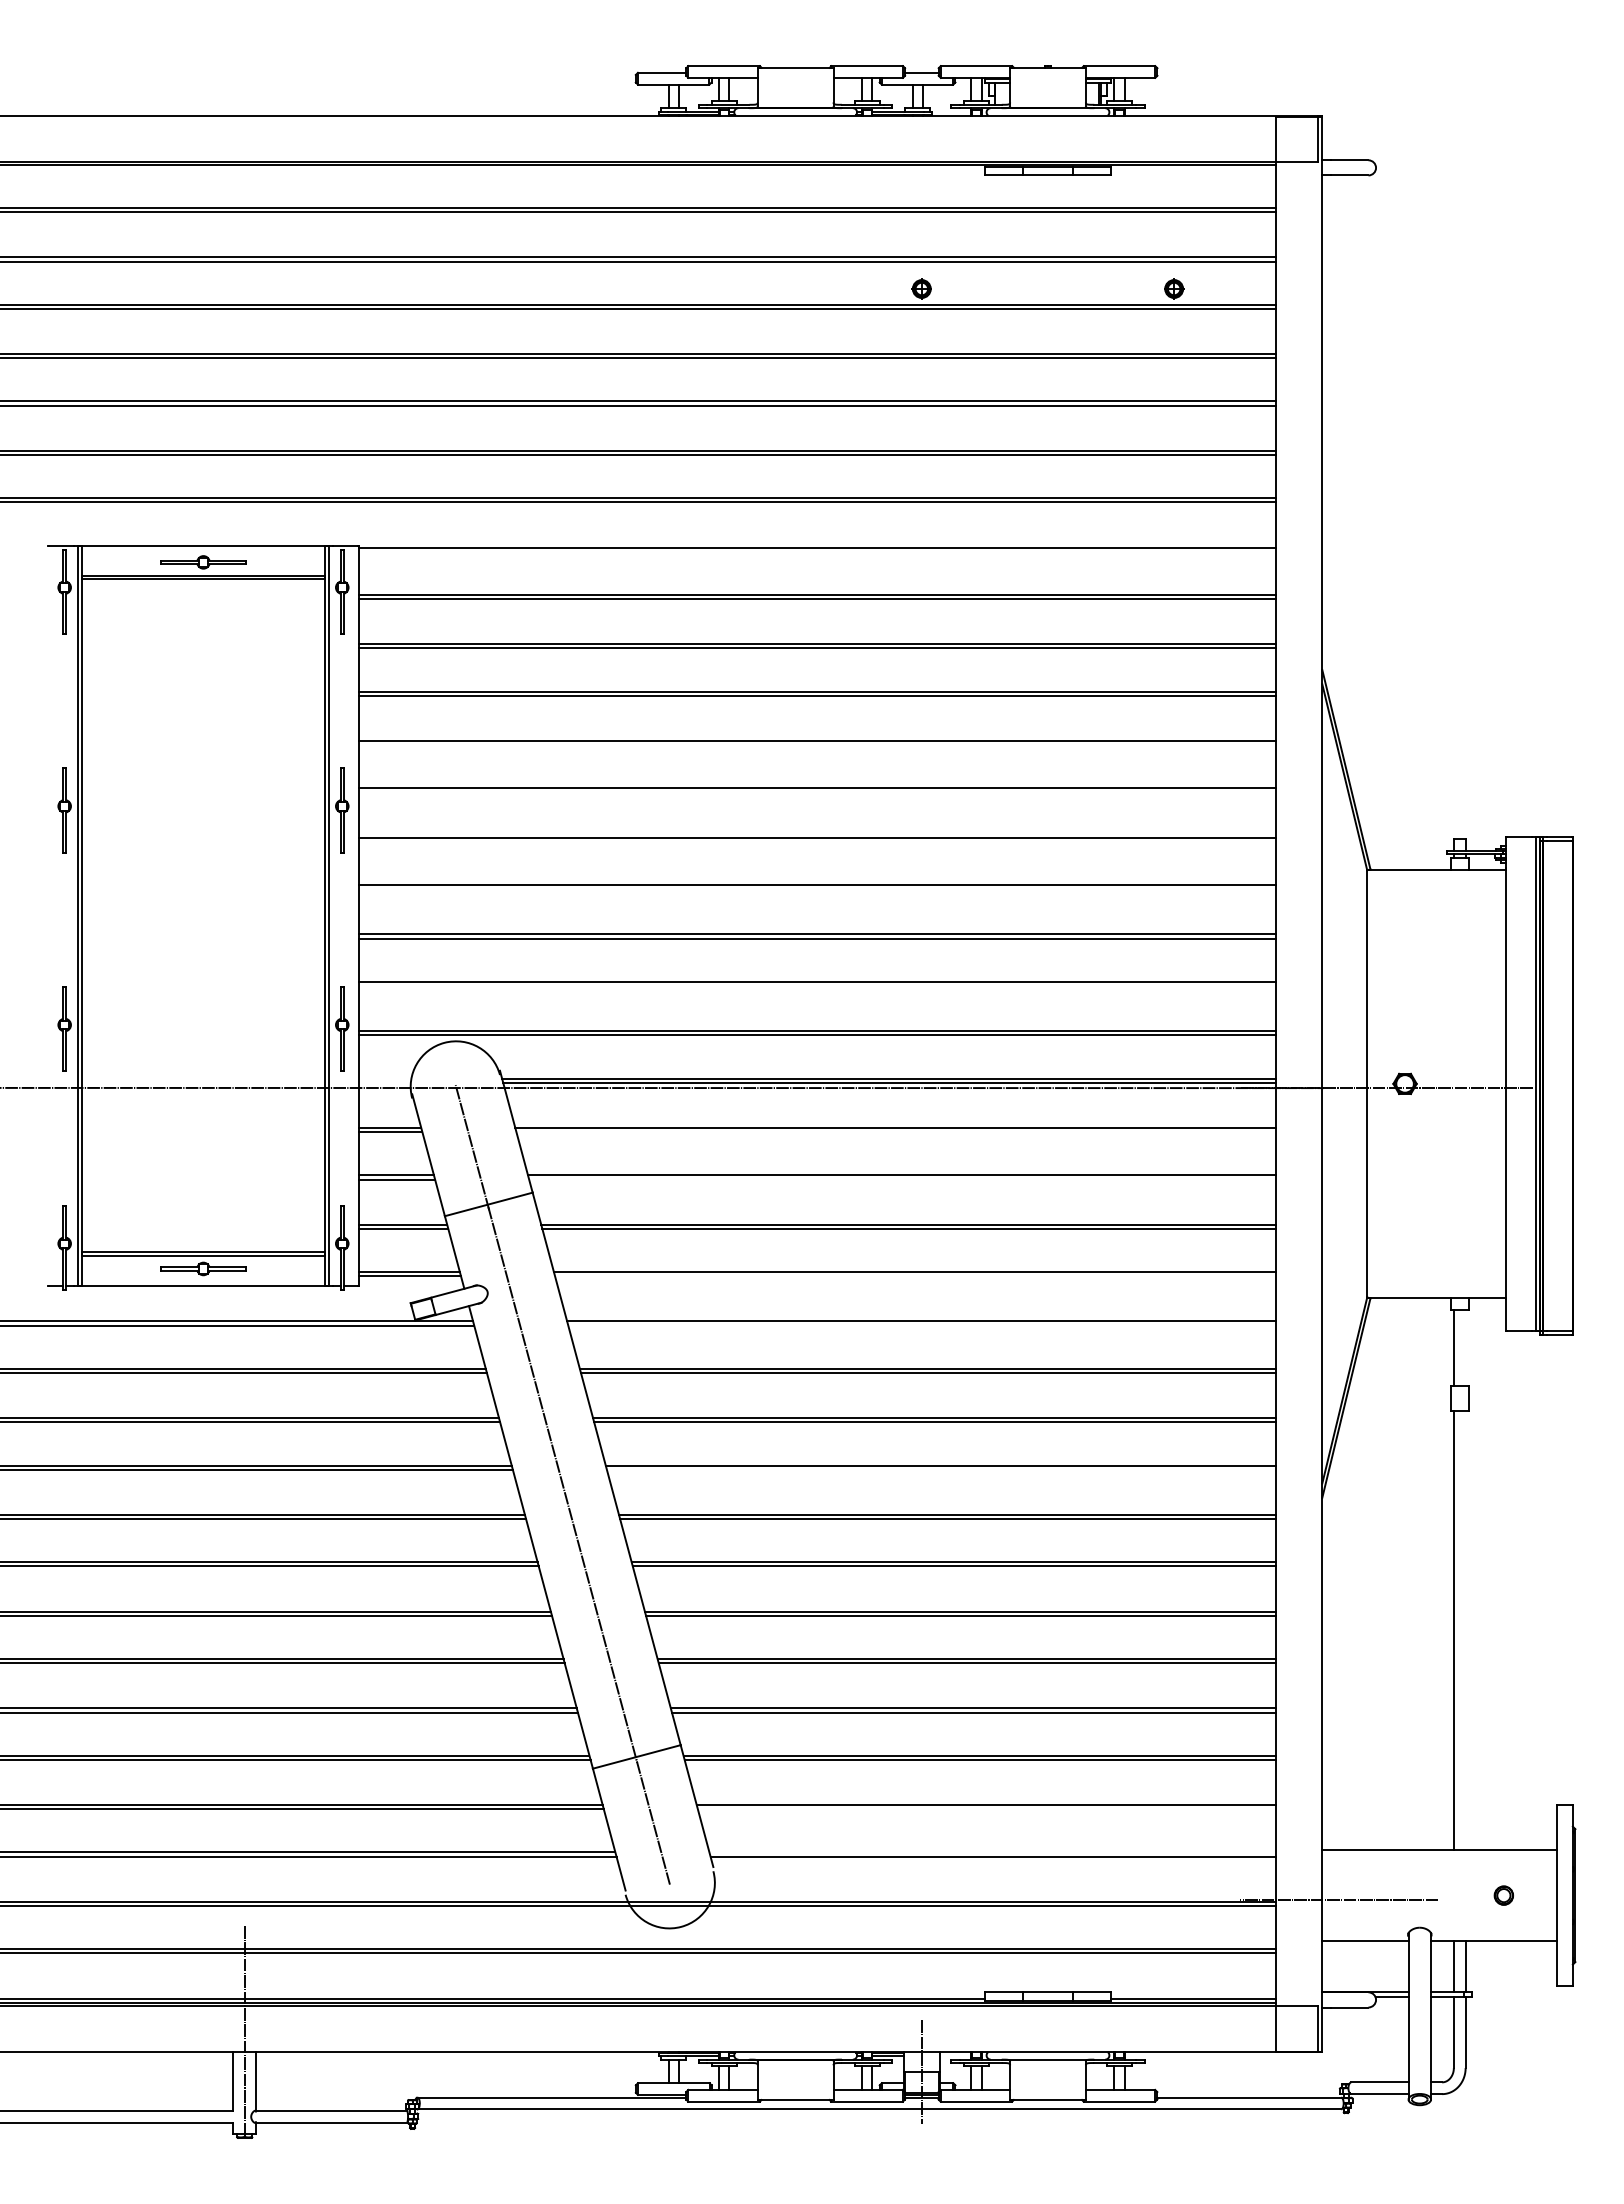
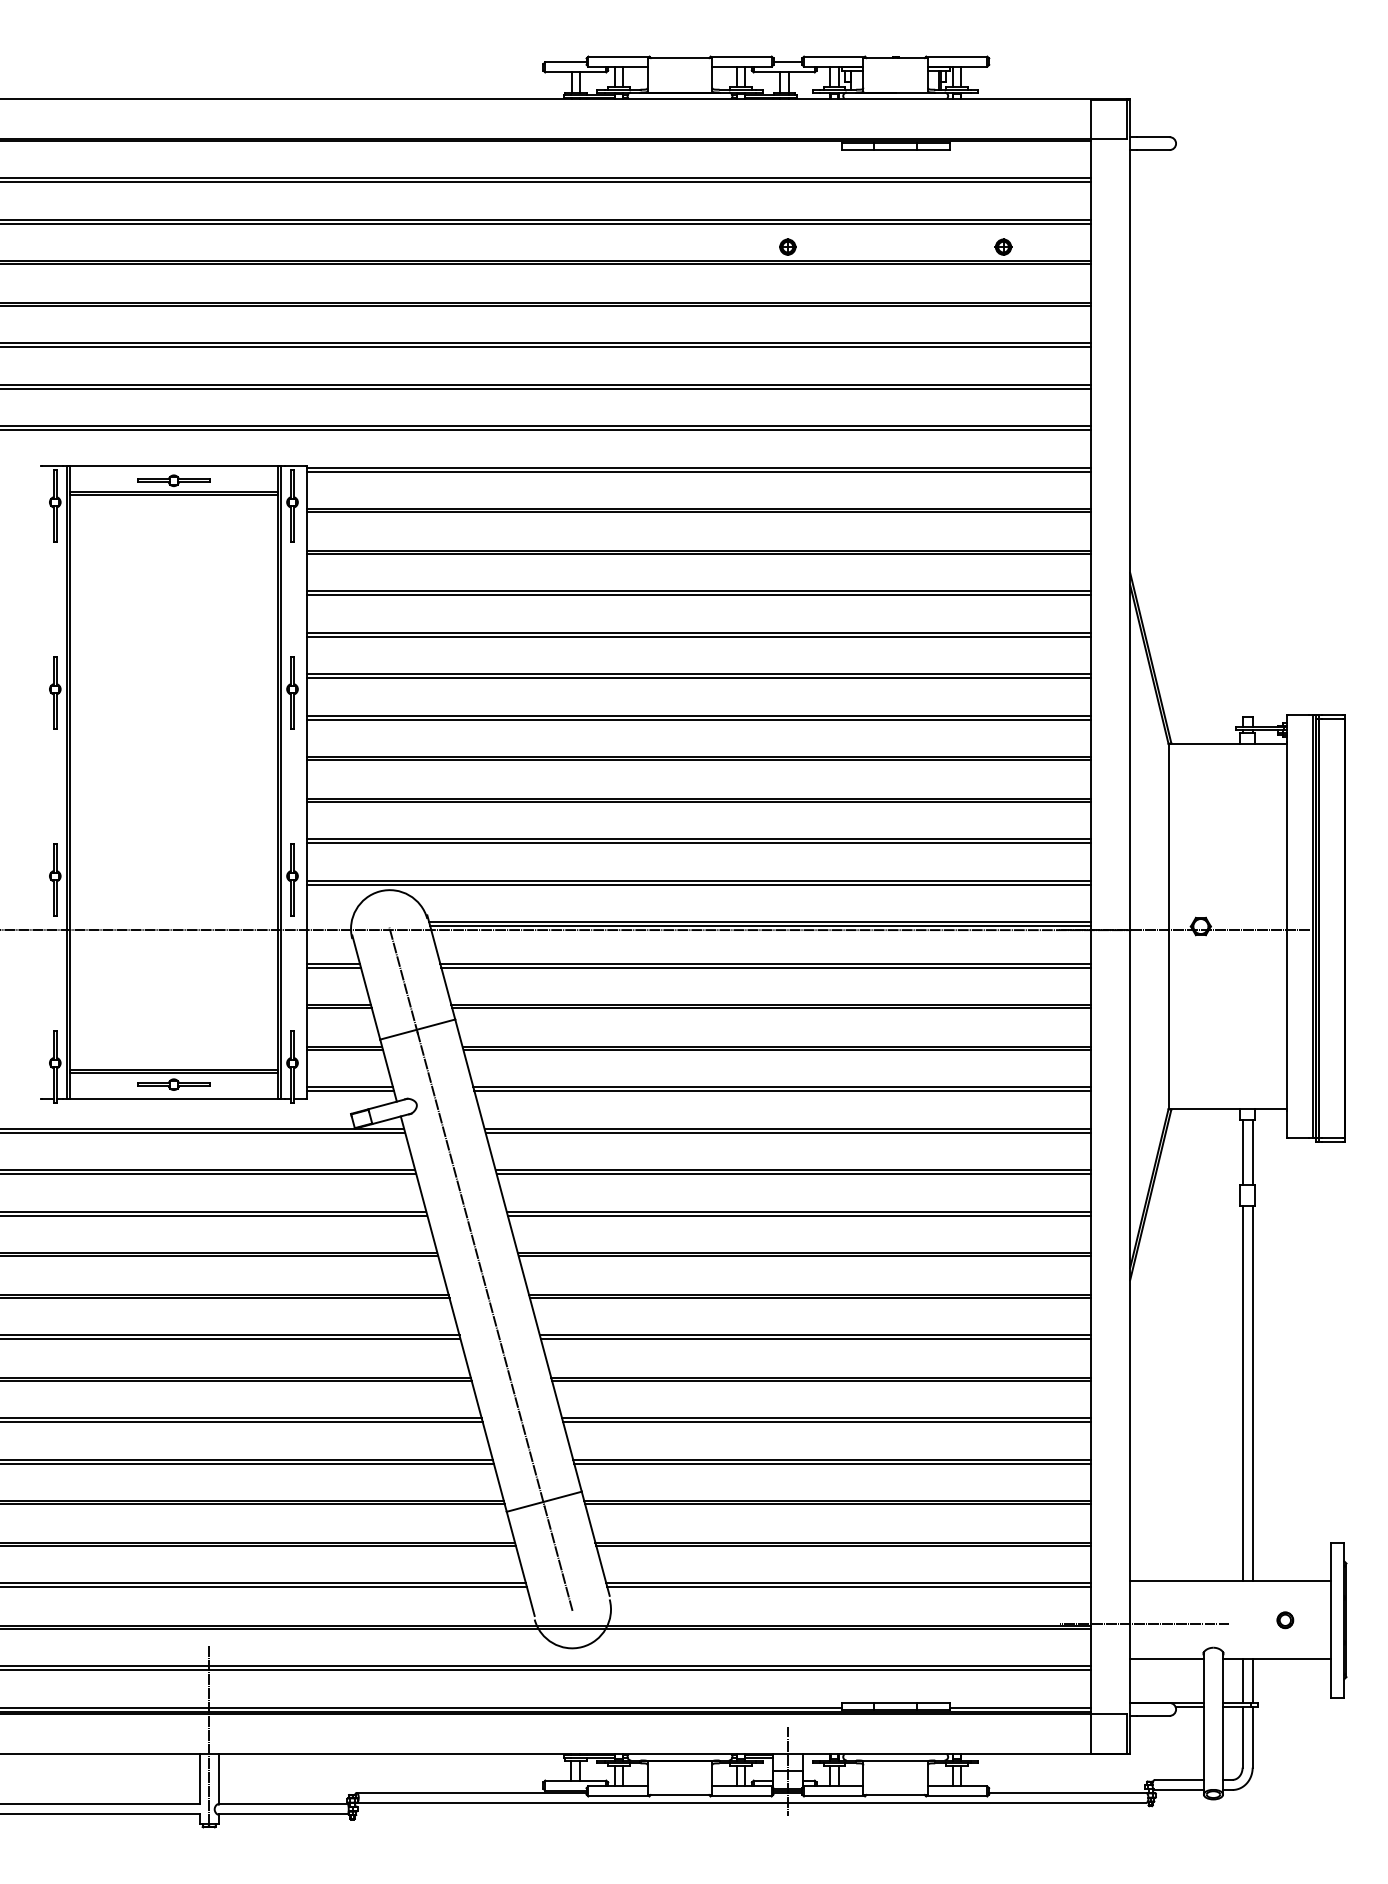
line: (817, 551) -> (698, 471), added
line: (817, 745) -> (698, 637), added
line: (817, 792) -> (698, 677), added
line: (817, 841) -> (698, 719), added
line: (817, 889) -> (698, 760), added
line: (817, 986) -> (698, 843), added
line: (895, 1132) -> (765, 968), added
line: (902, 1179) -> (771, 1008), added
line: (915, 1276) -> (782, 1091), added
line: (921, 1325) -> (787, 1133), added
line: (1465, 1347) -> (1252, 1151), added
line: (940, 1469) -> (803, 1256), added
line: (1465, 1630) -> (1252, 1393), added
line: (986, 1809) -> (843, 1546), added
line: (992, 1852) -> (848, 1583), added

